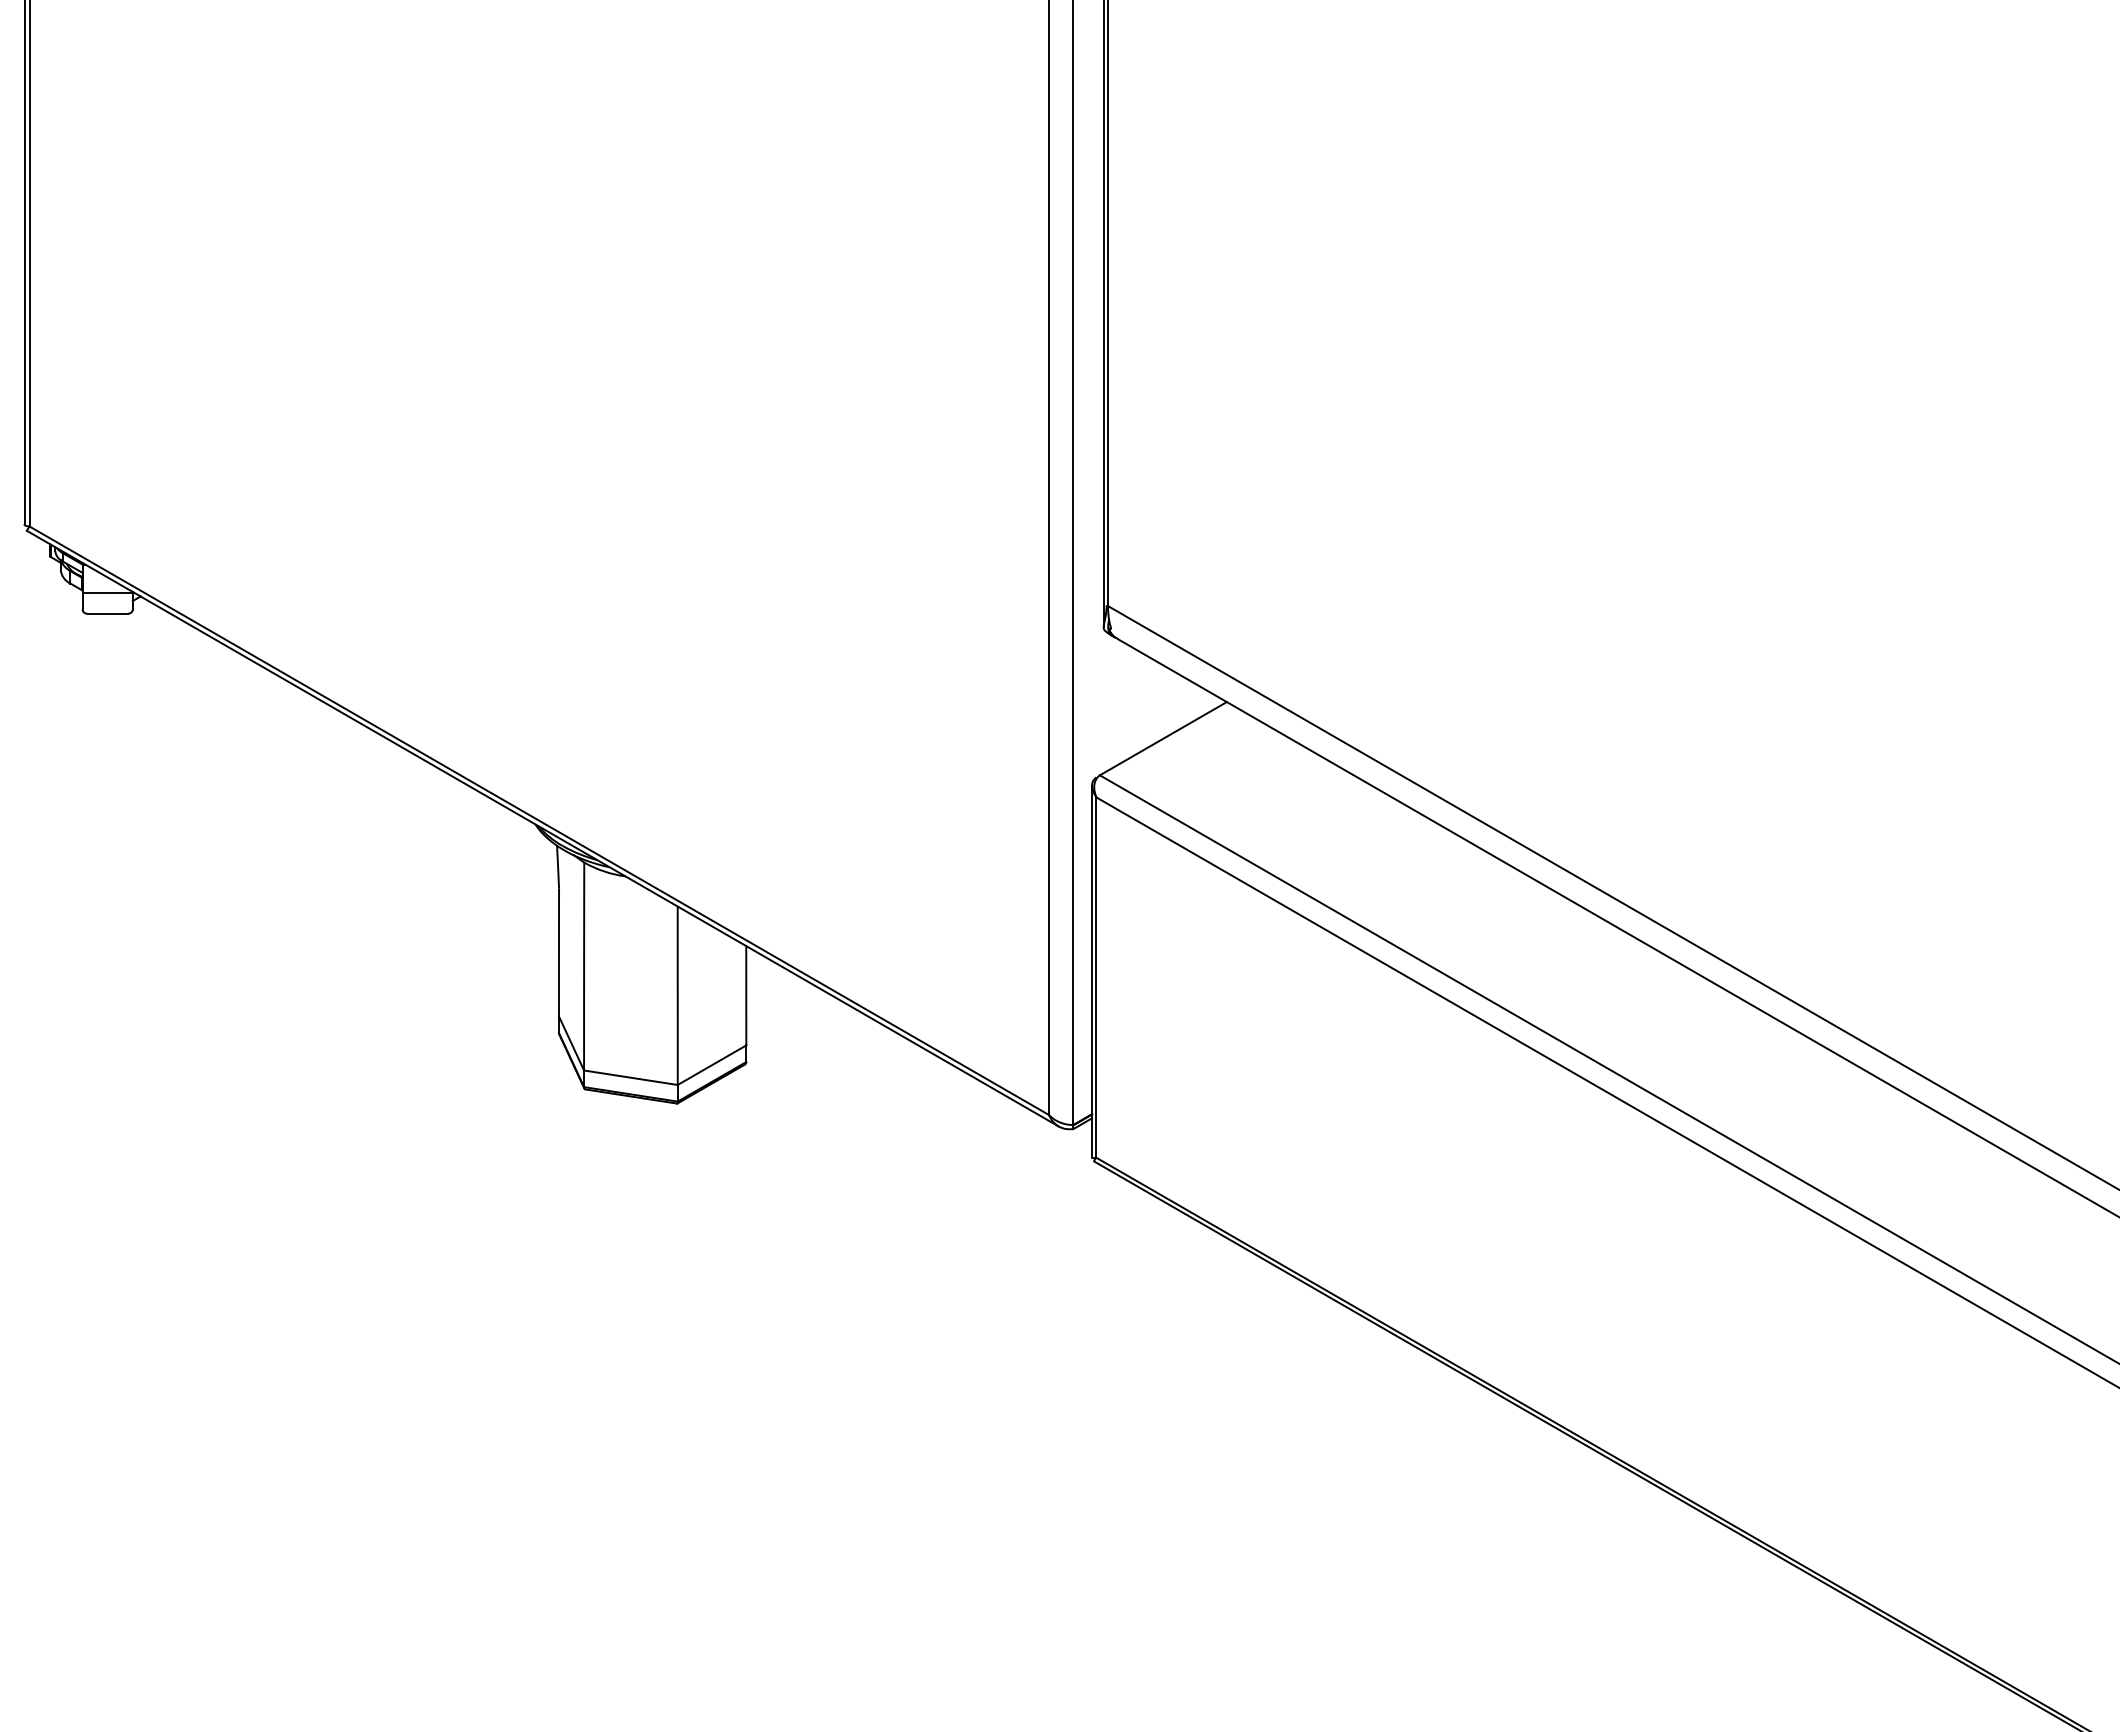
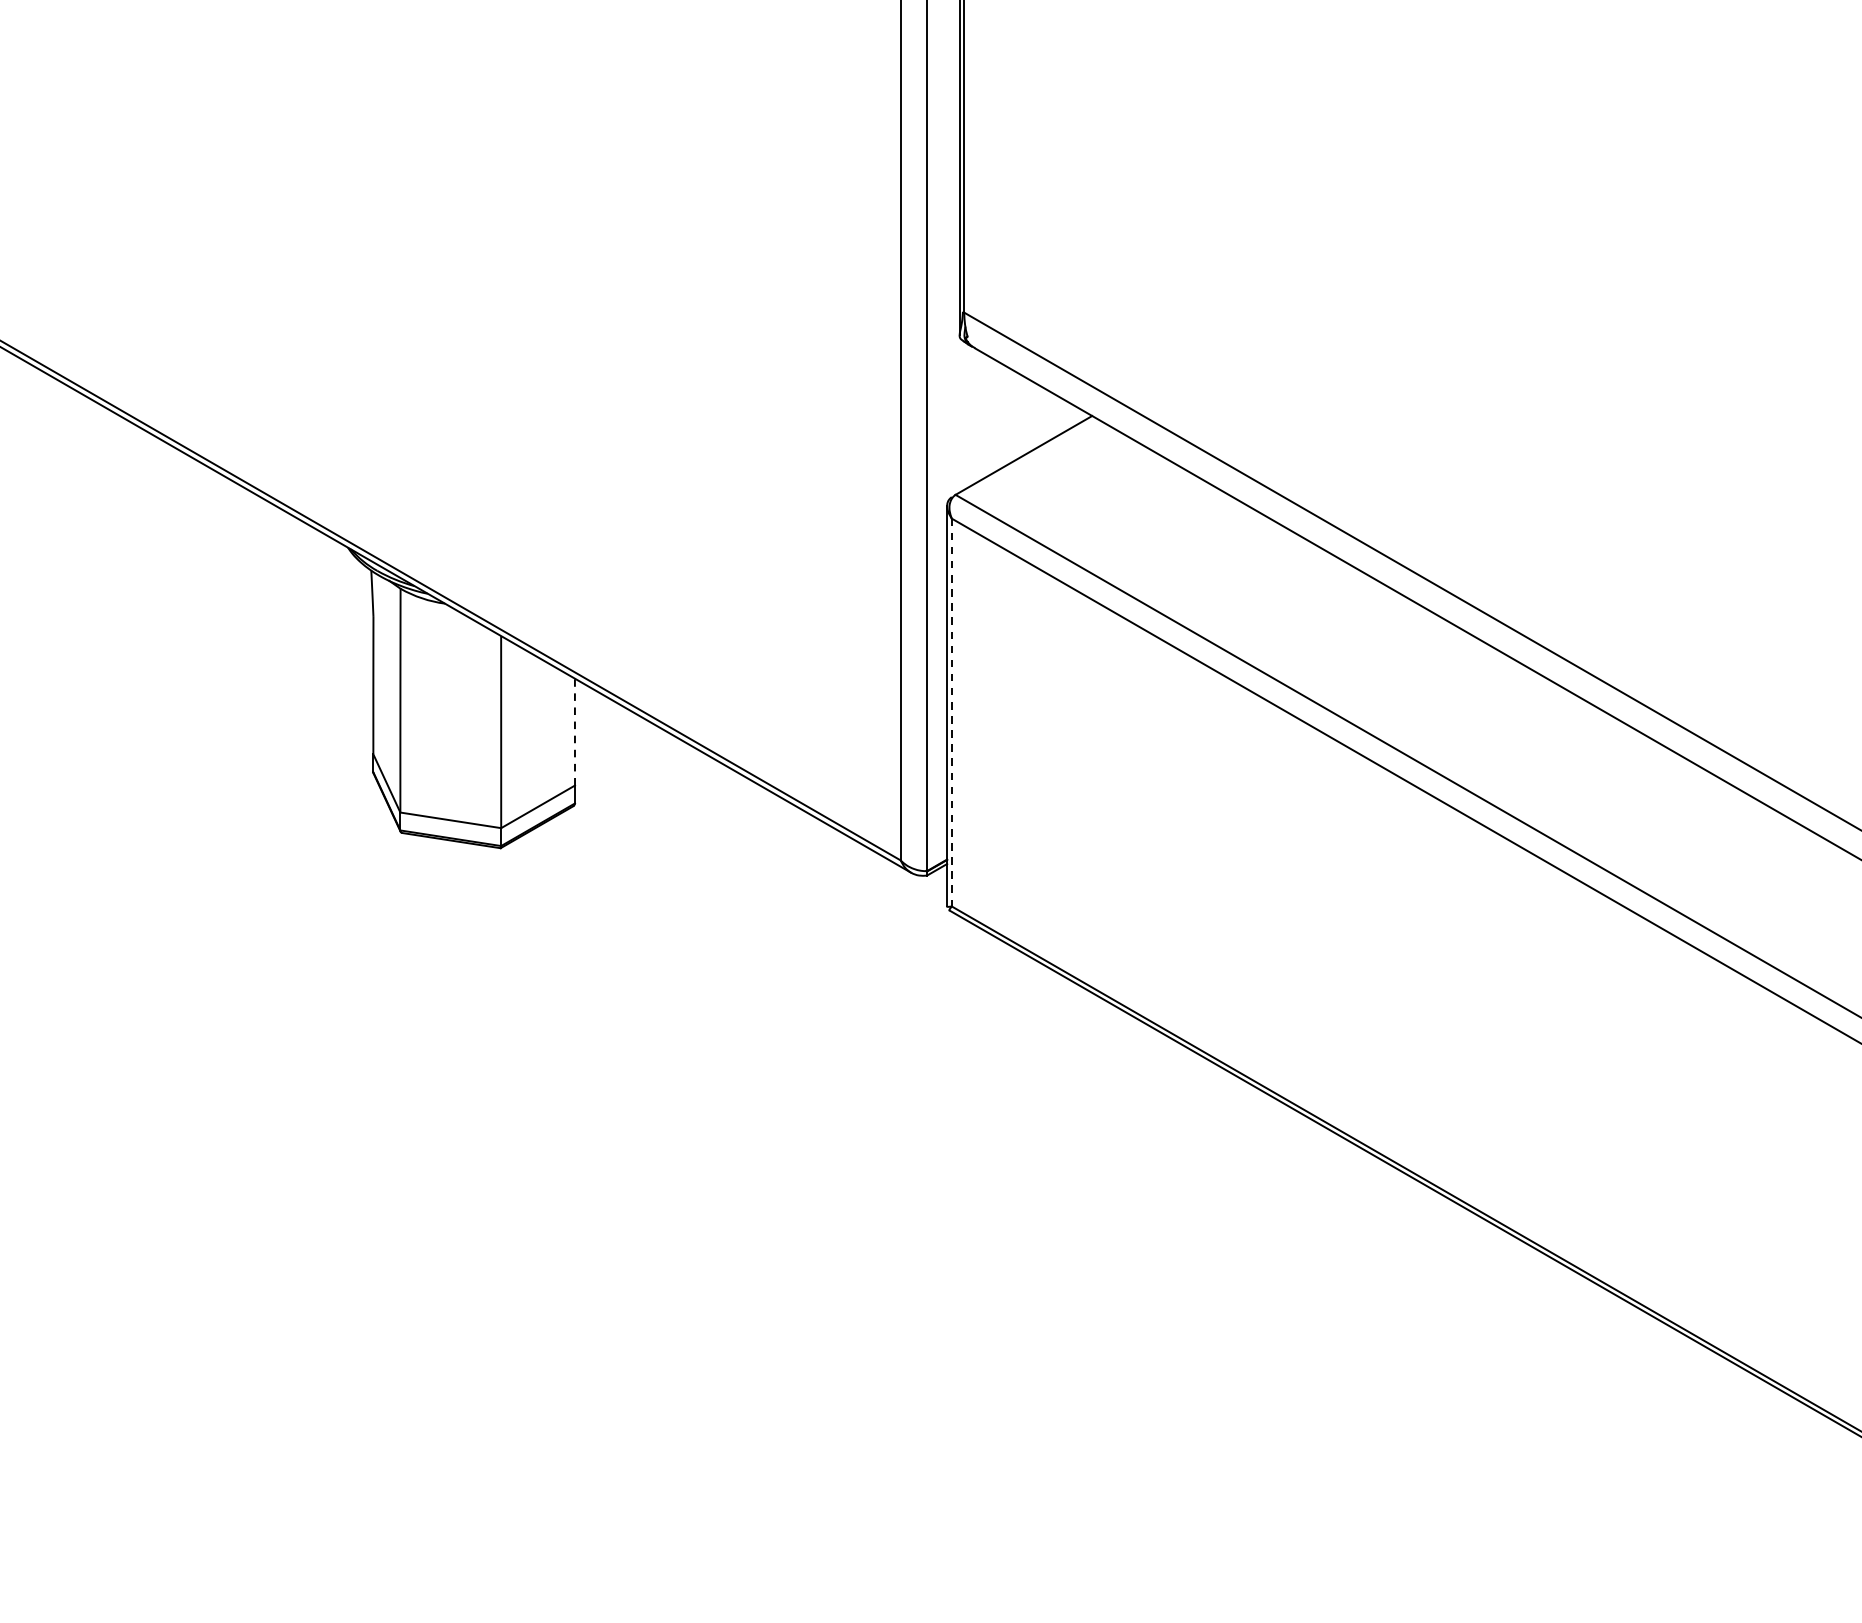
line: (1096, 978) -> (951, 713), solid -> dashed
line: (746, 995) -> (575, 731), solid -> dashed

